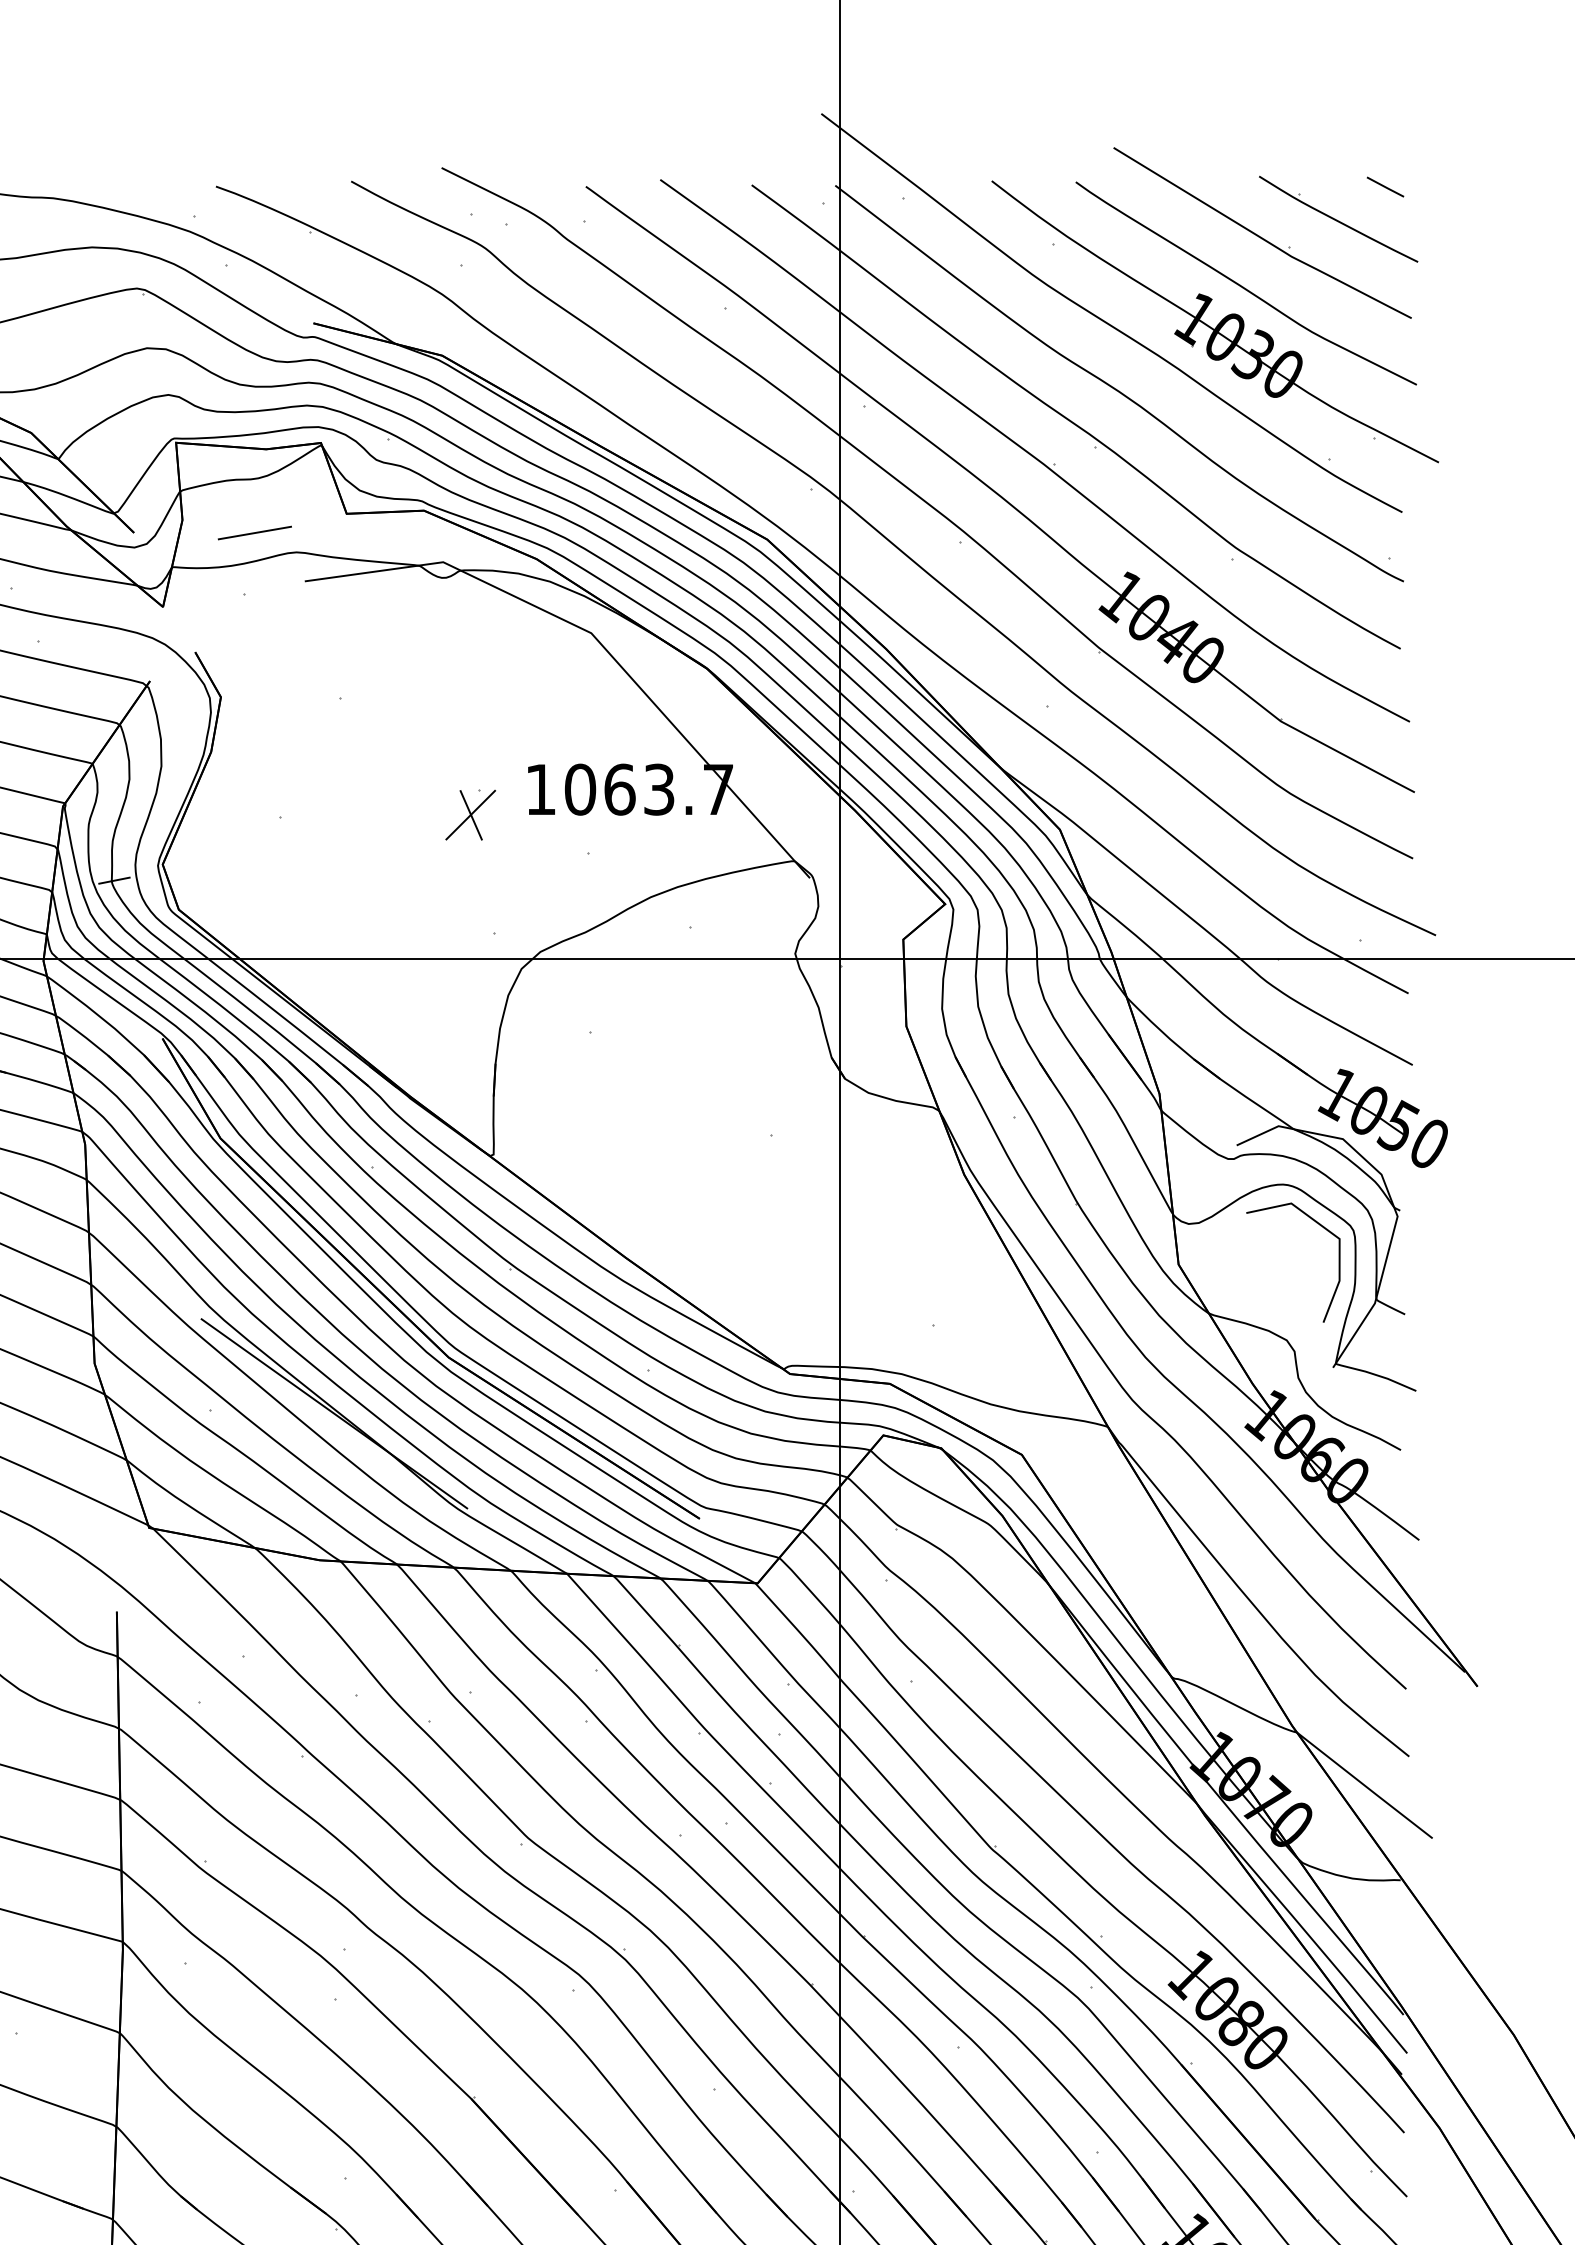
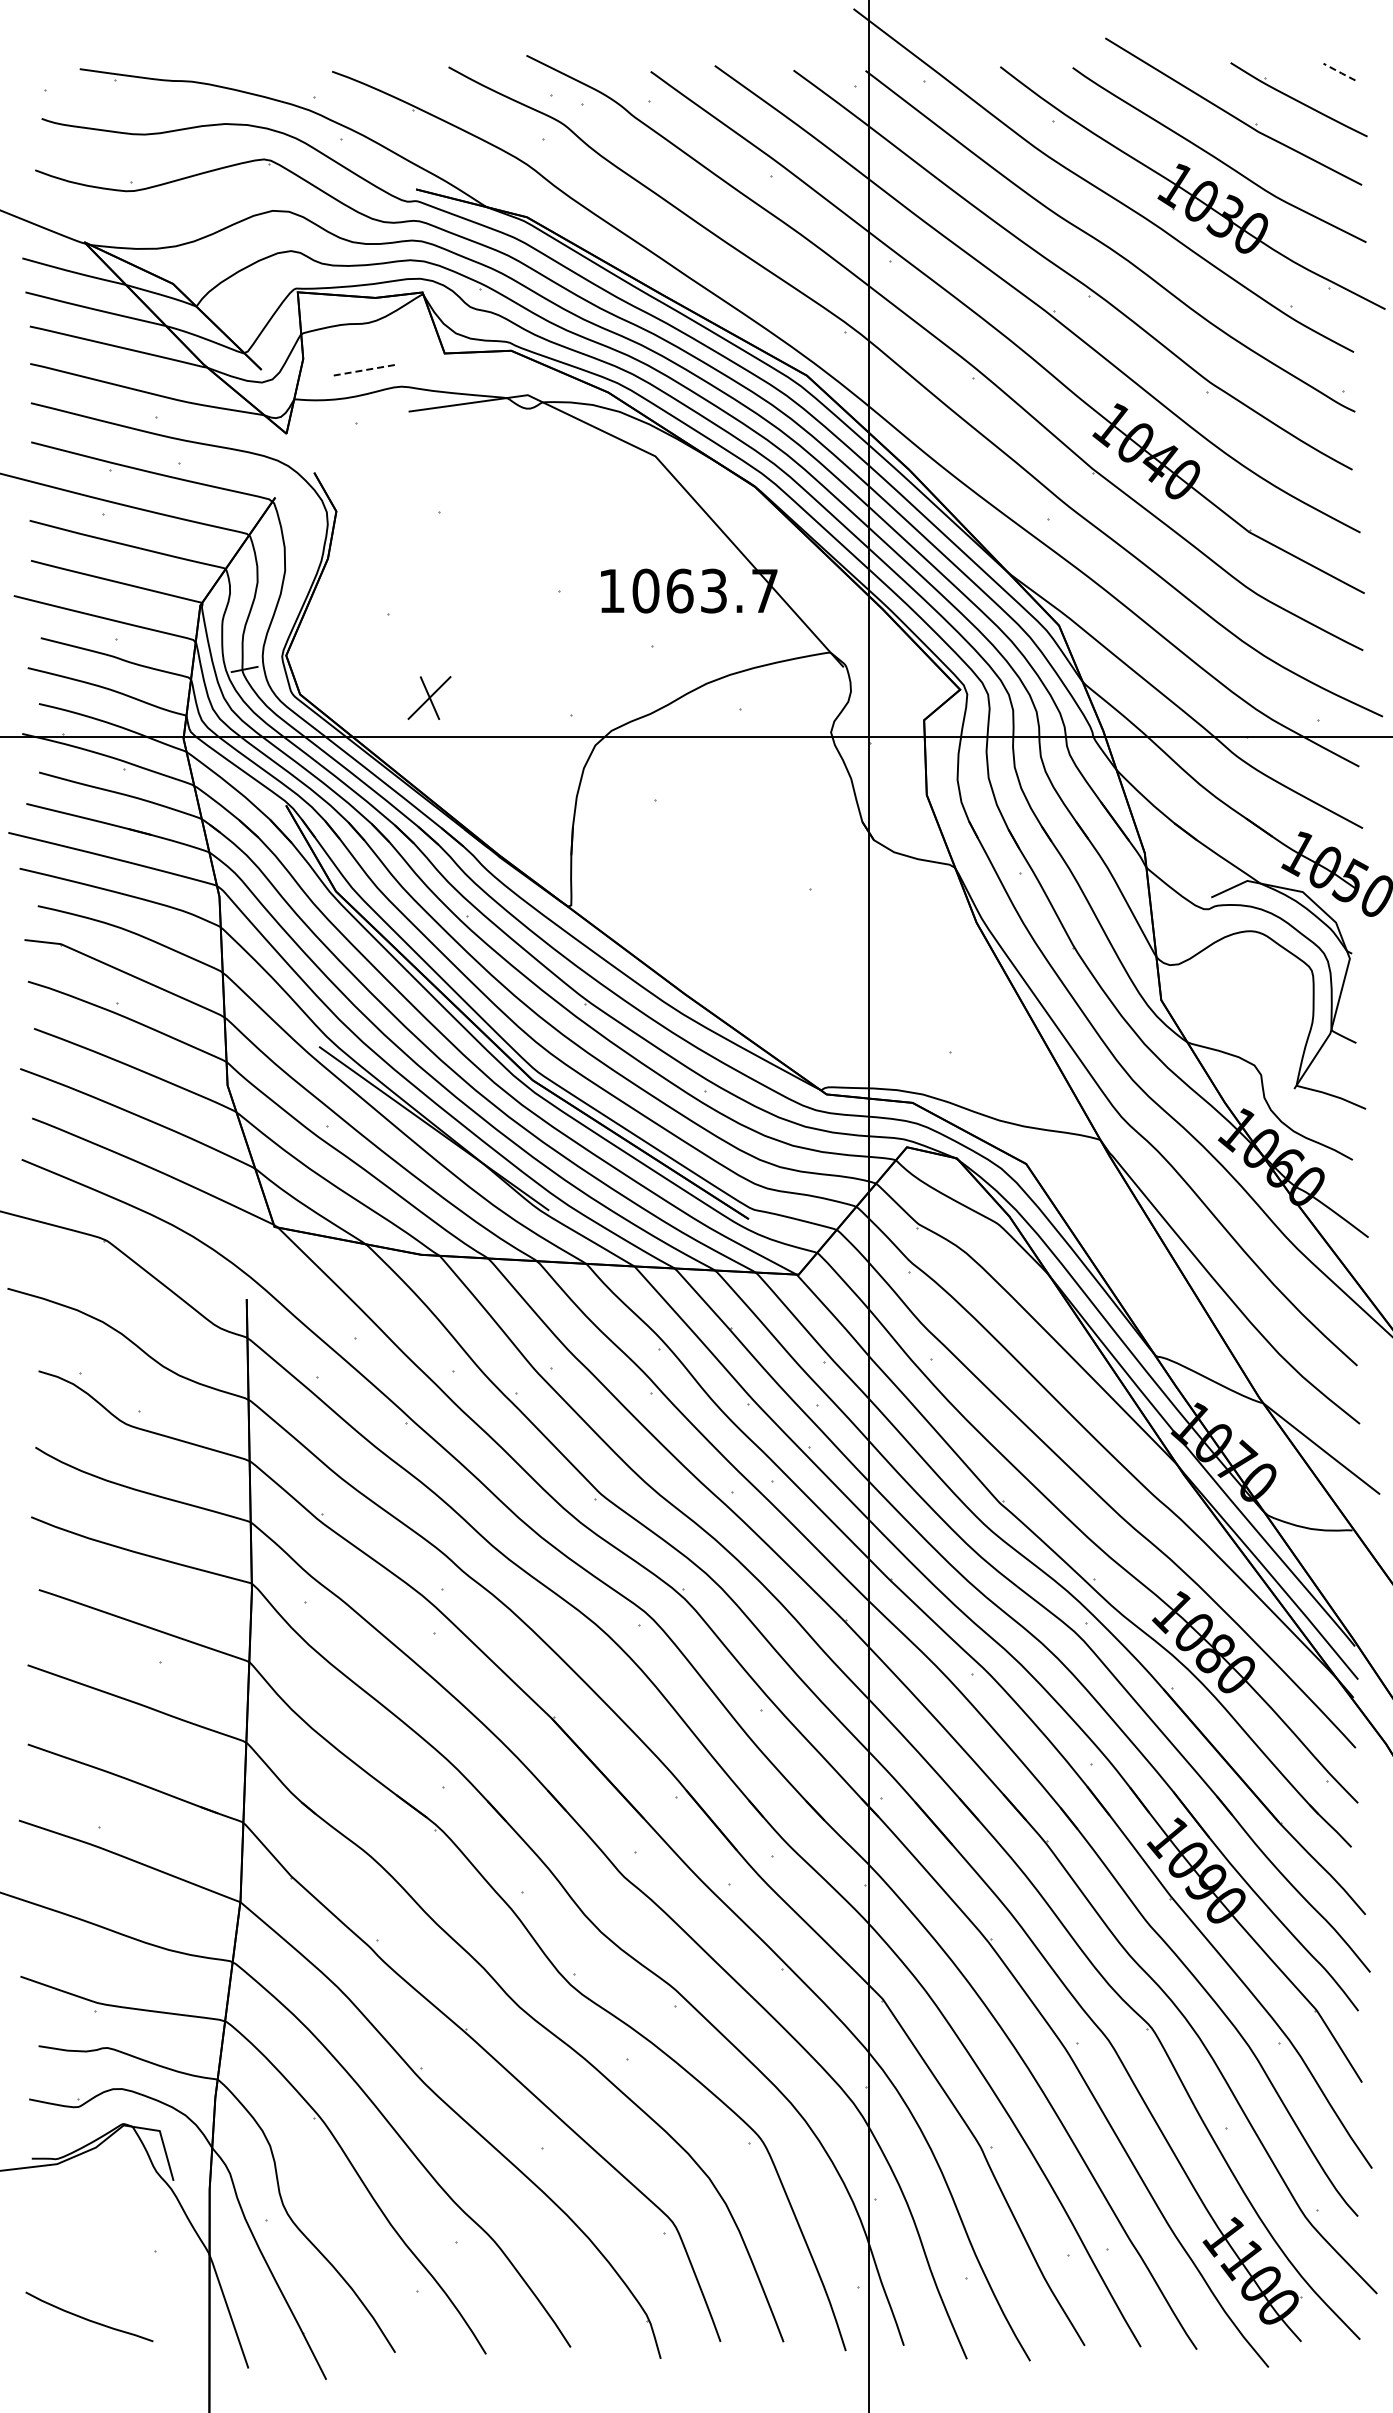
line: (1386, 187) -> (1340, 72), solid -> dashed
line: (255, 532) -> (366, 369), solid -> dashed
part: (470, 814) -> (429, 697), moved
line: (1320, 1226) -> (1283, 967), removed

